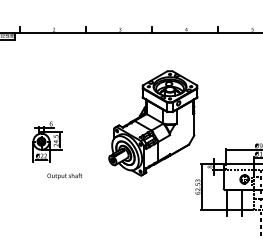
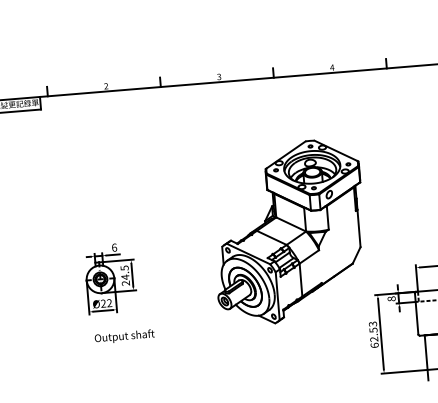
text: (64, 176) -> (124, 337), moved

